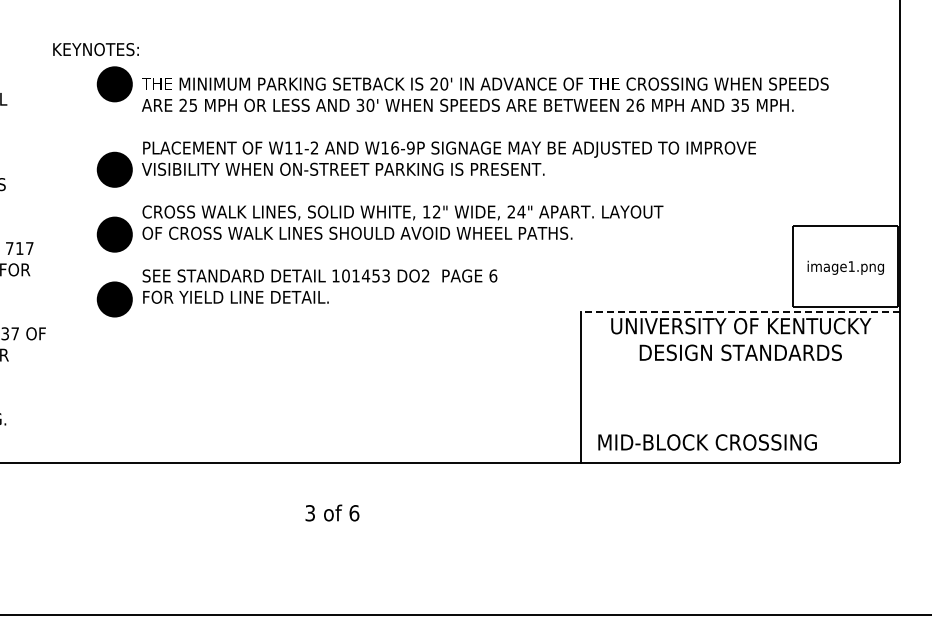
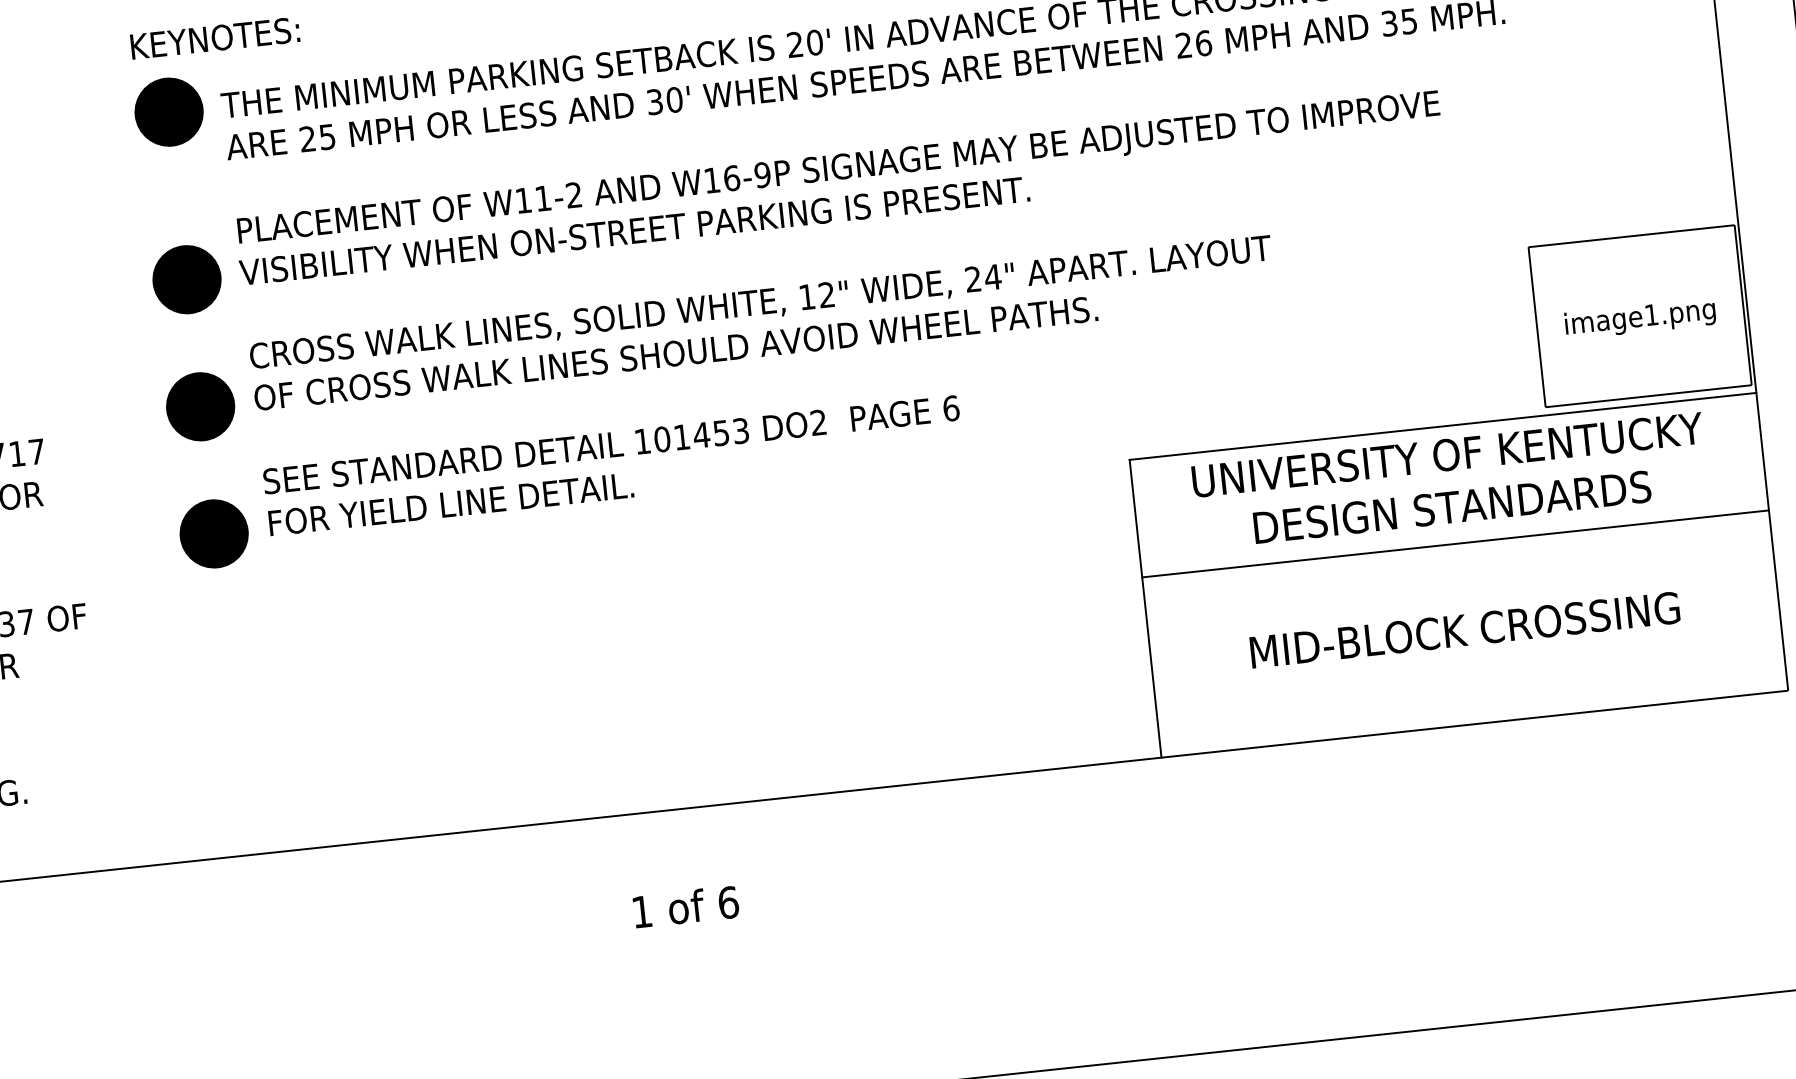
text: (95, 49) -> (214, 38), moved
line: (740, 311) -> (1443, 426), dashed -> solid
line: (740, 371) -> (1455, 543), added
text: (707, 442) -> (1464, 630), moved
text: (309, 513) -> (640, 912), 3 -> 1

